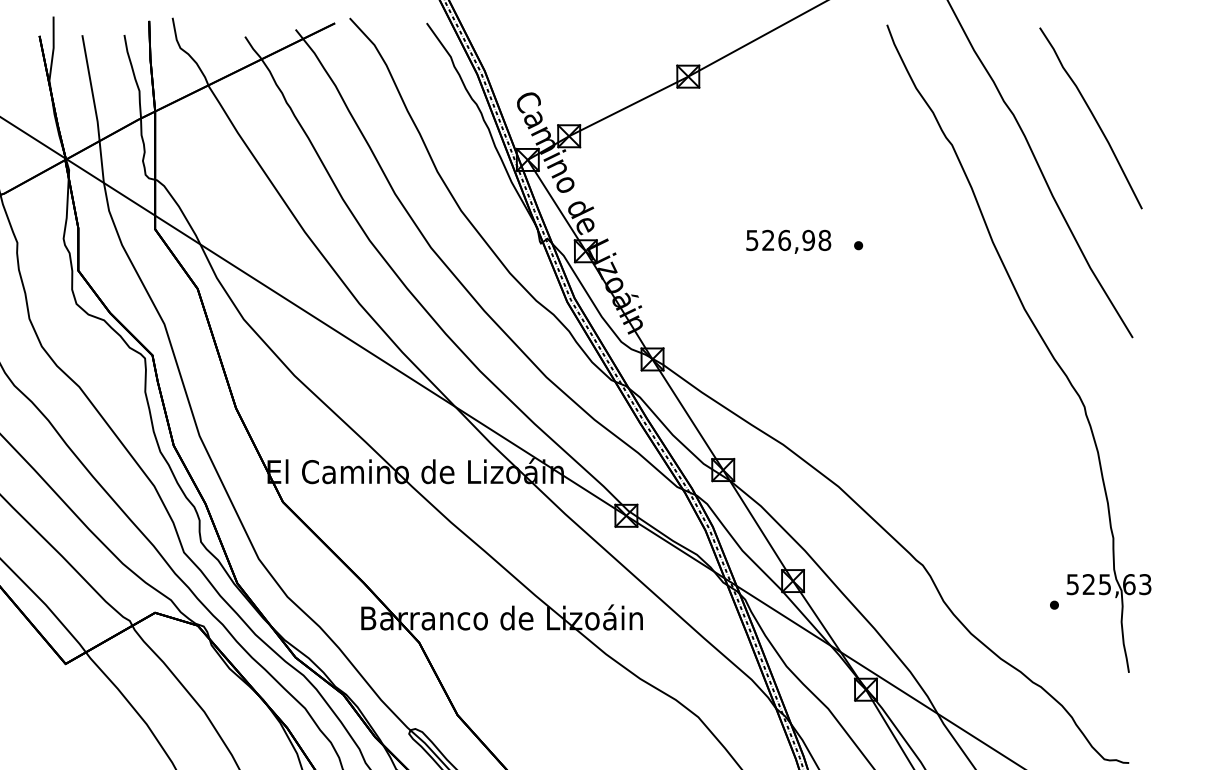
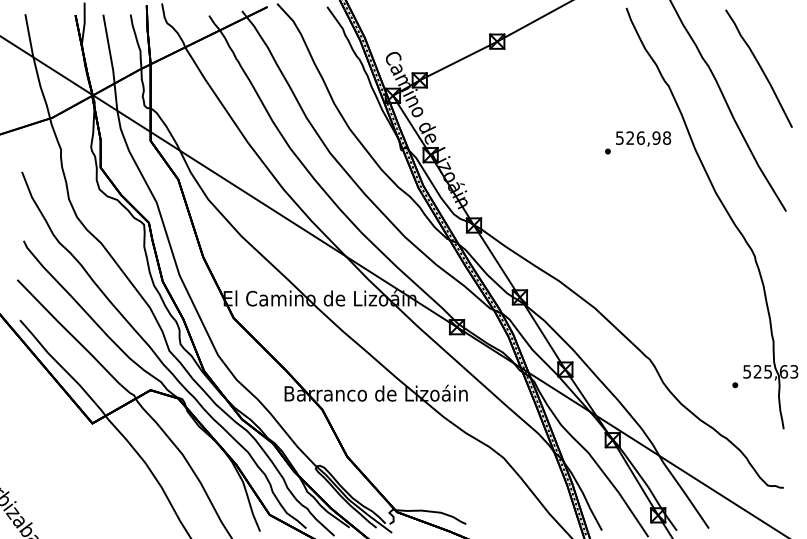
text: (788, 240) -> (643, 138), moved

